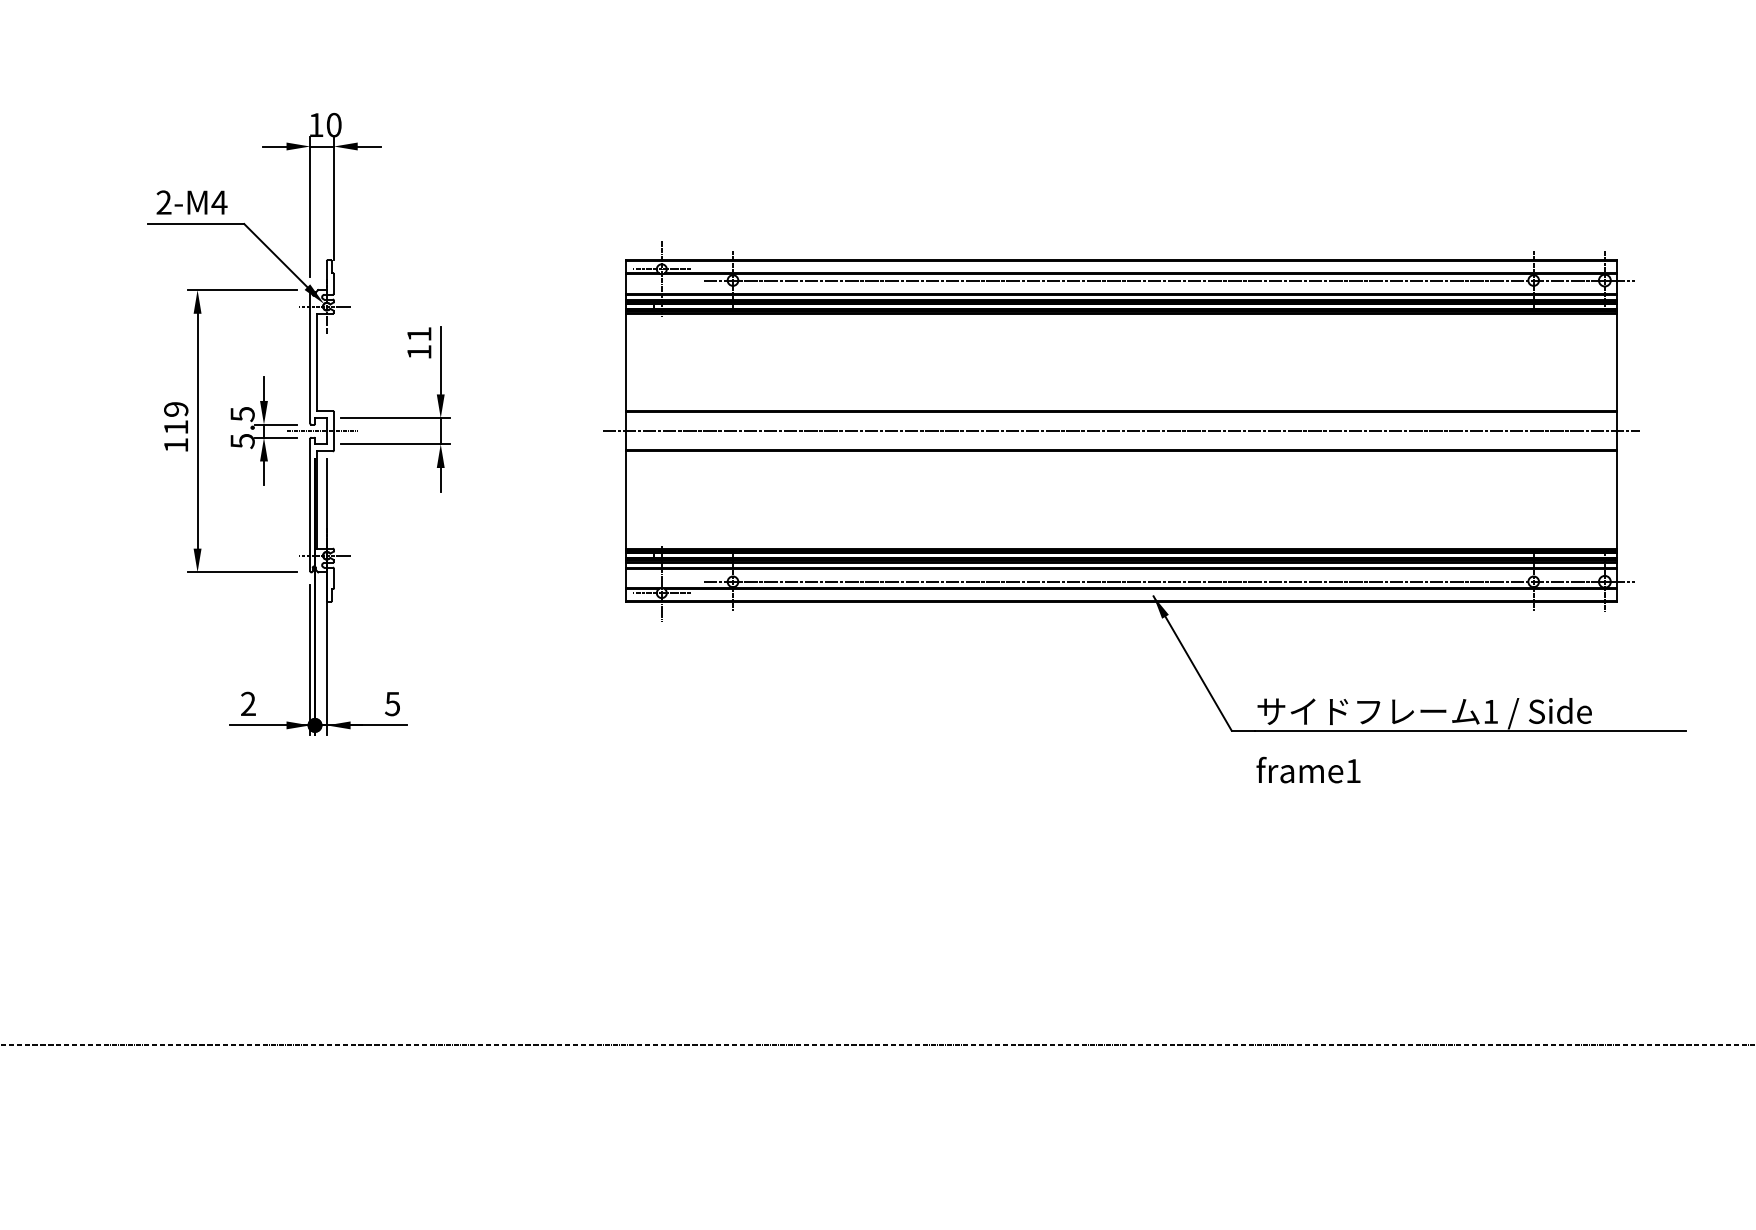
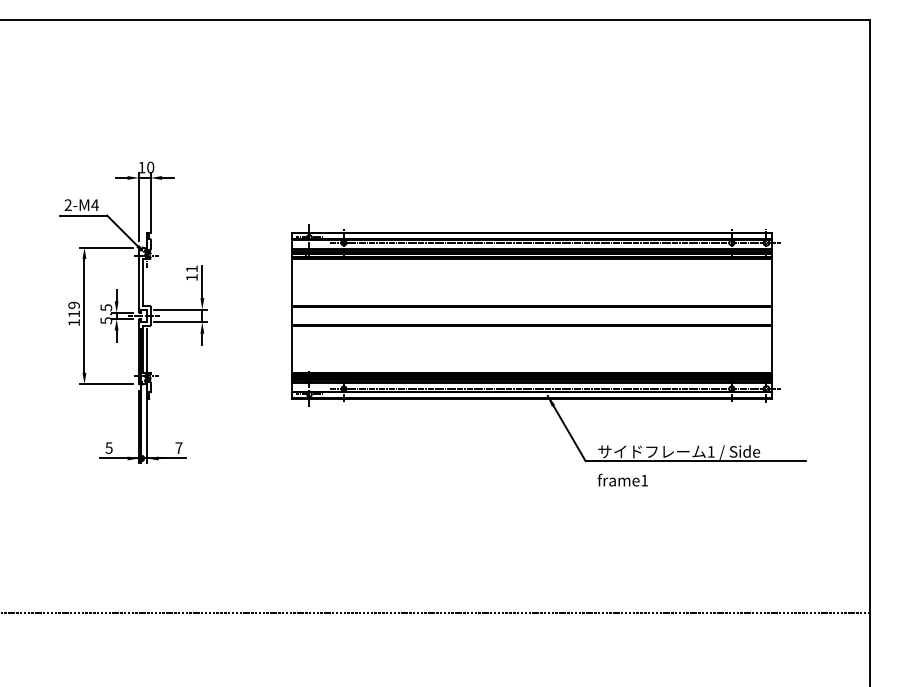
line: (1120, 430) -> (531, 315), removed
text: (247, 702) -> (108, 447), 2 -> 5
text: (391, 702) -> (178, 447), 5 -> 7

